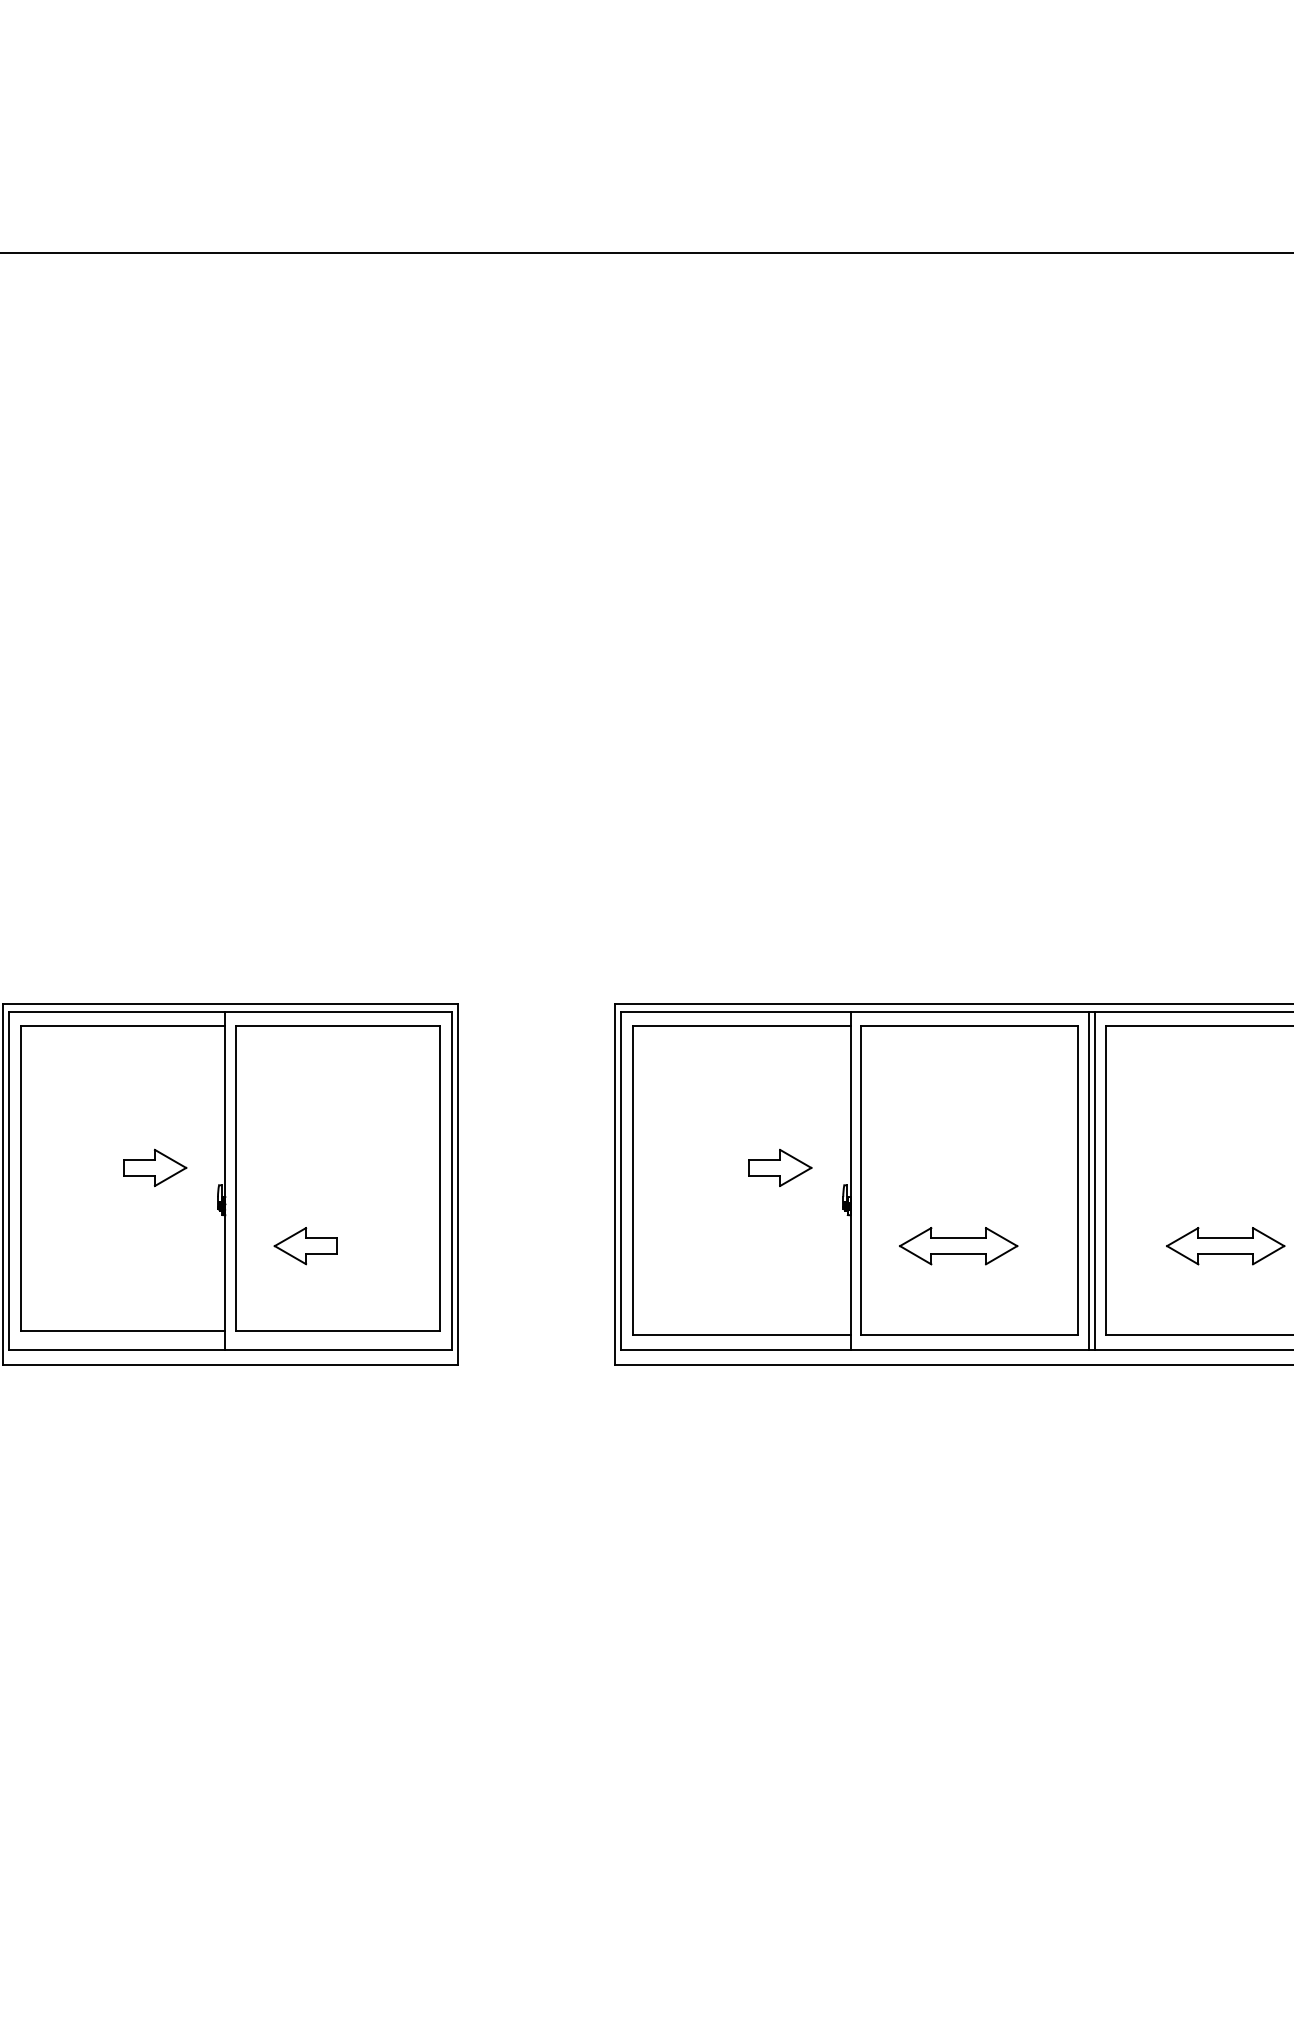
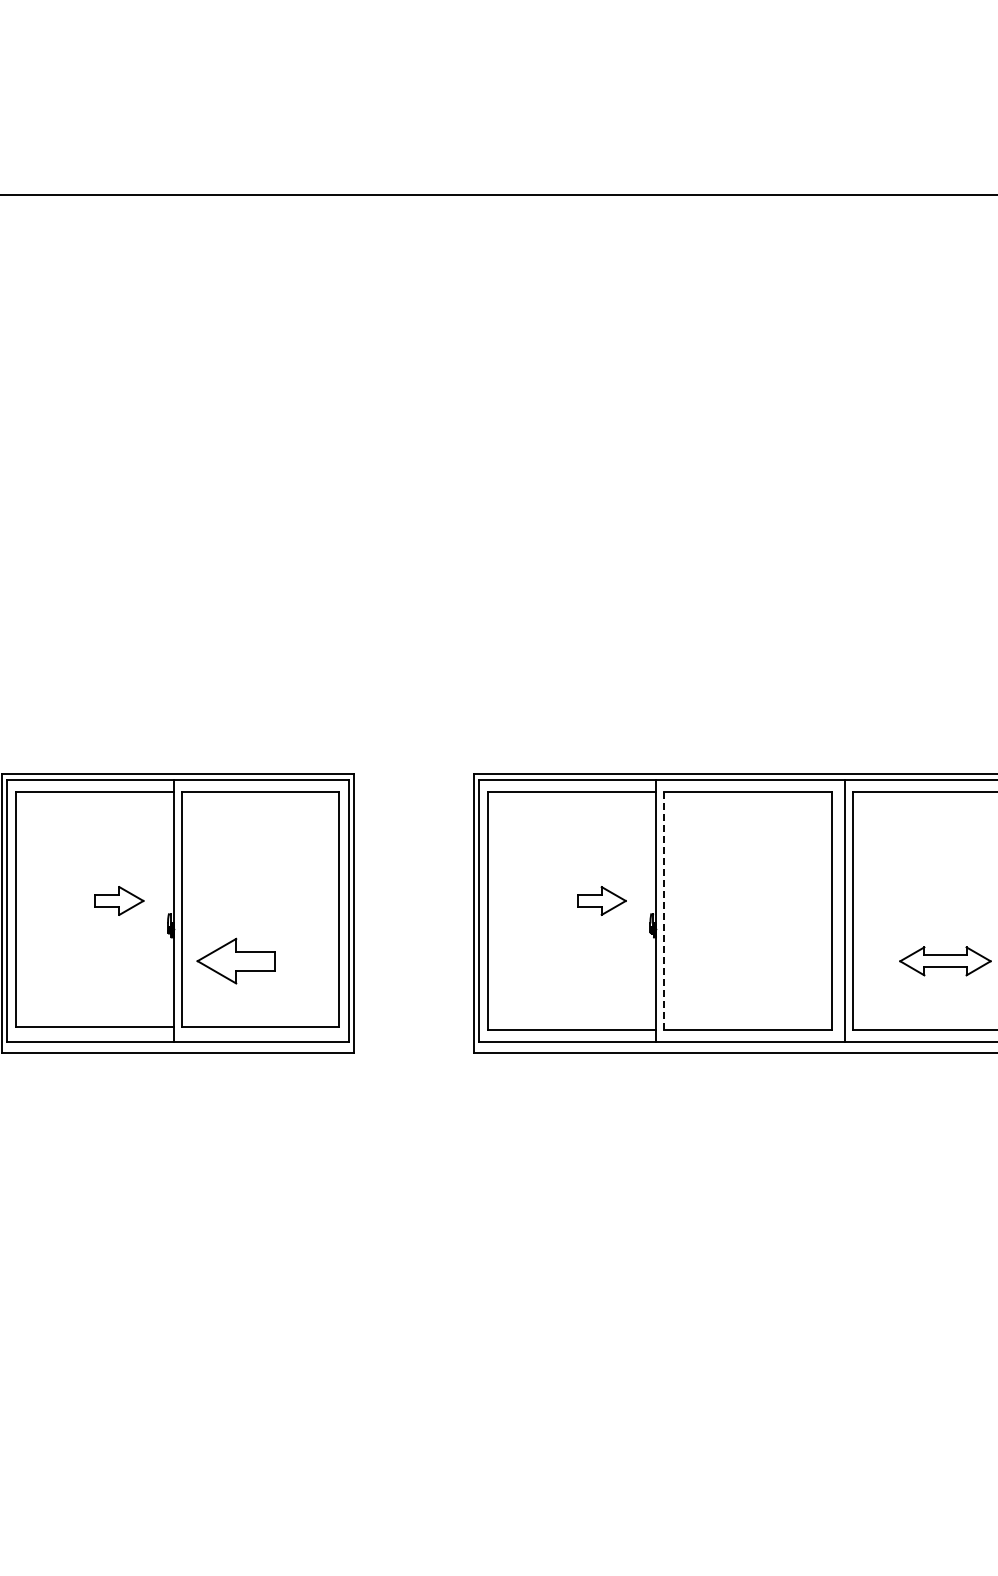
line: (861, 1180) -> (664, 910), solid -> dashed
line: (1088, 1180) -> (839, 910), removed
part: (305, 1246) -> (235, 961), size x1.6
part: (958, 1246) -> (739, 961), removed

